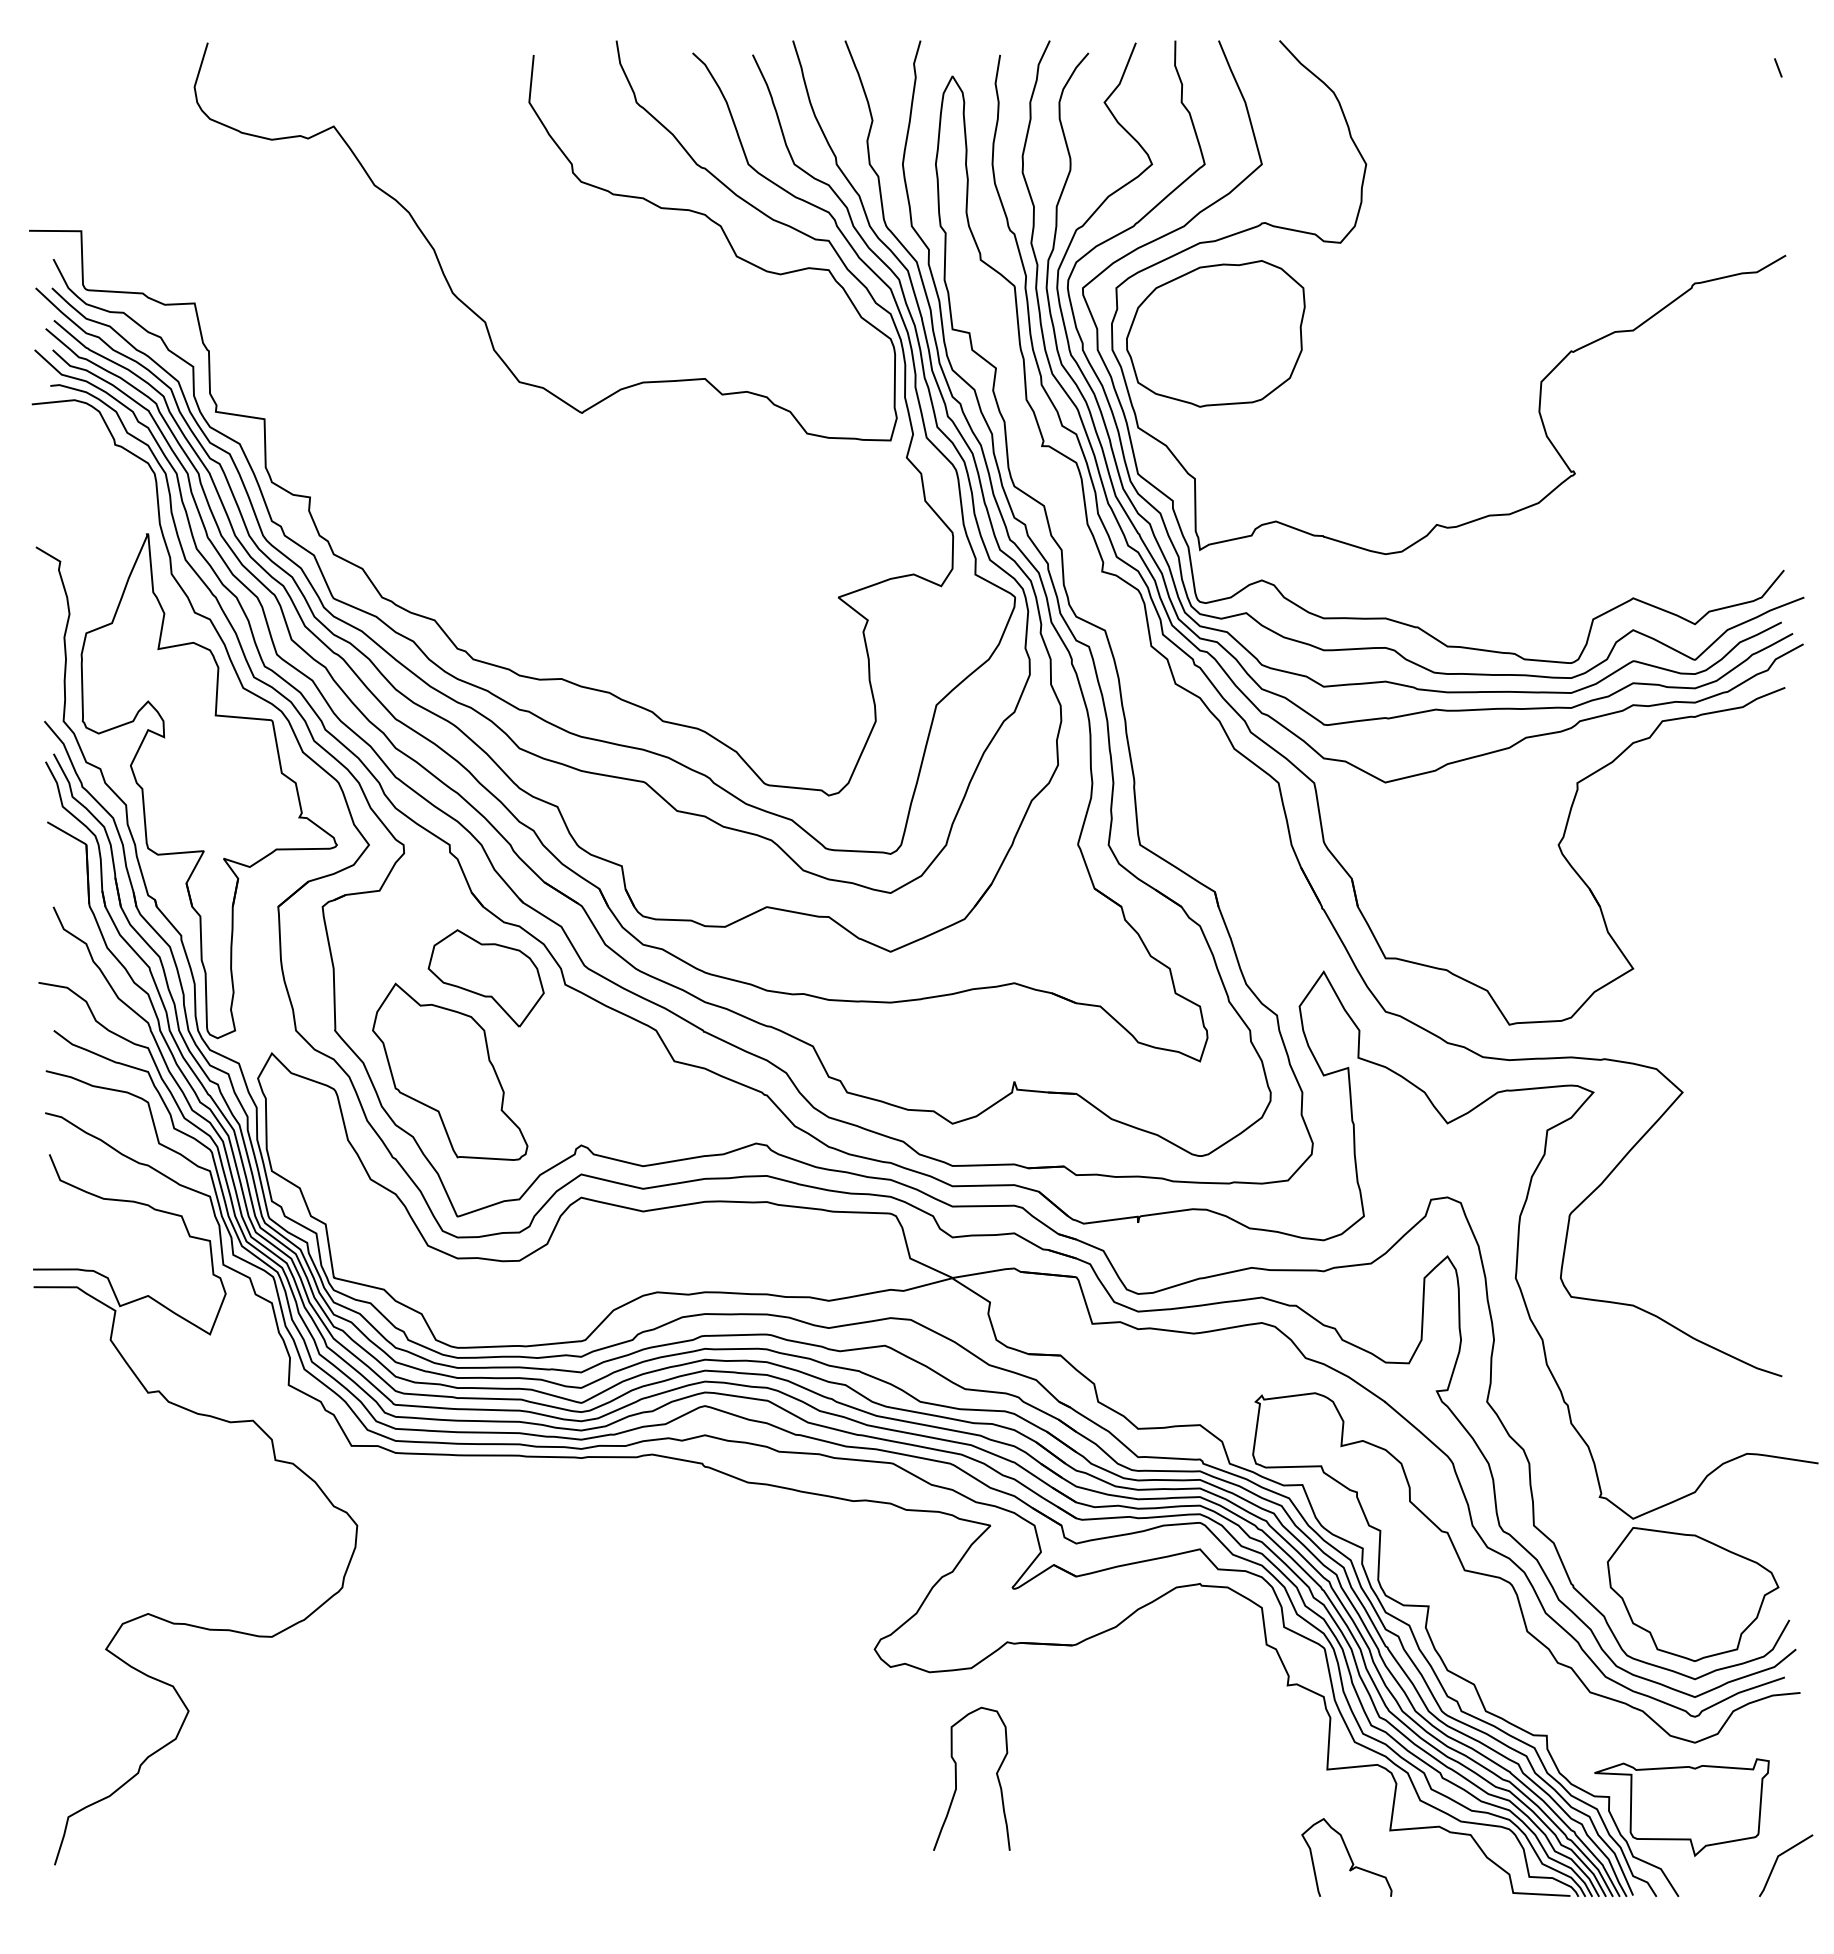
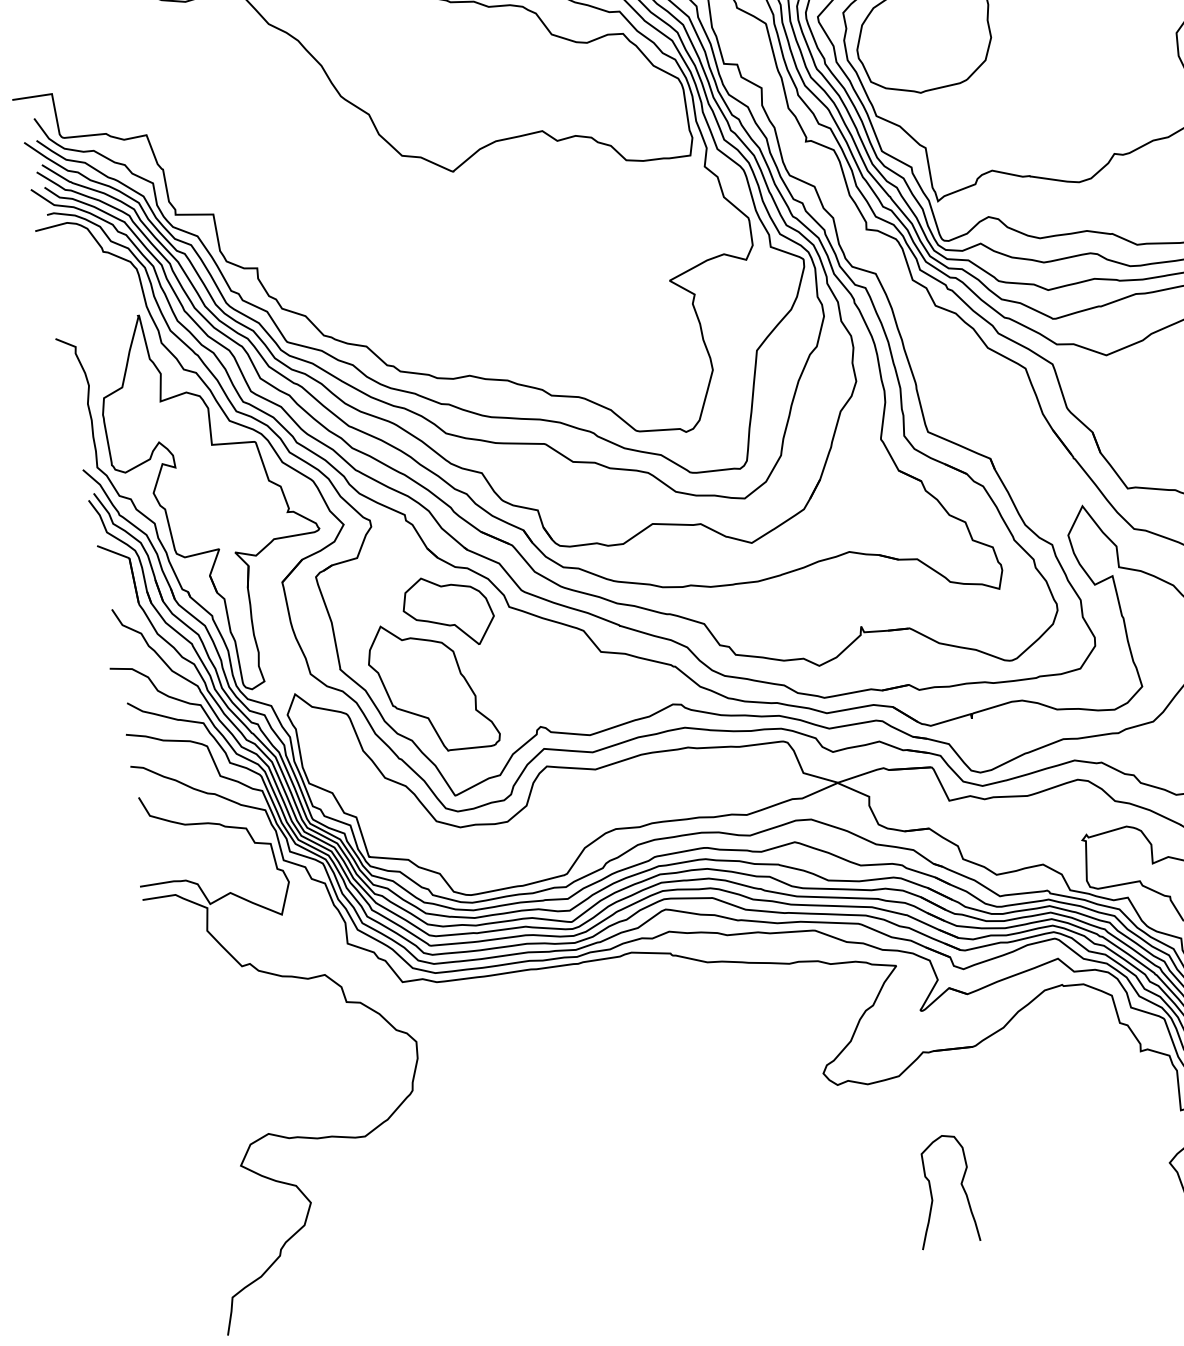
curve: (956, 1778) -> (931, 1192), moved

